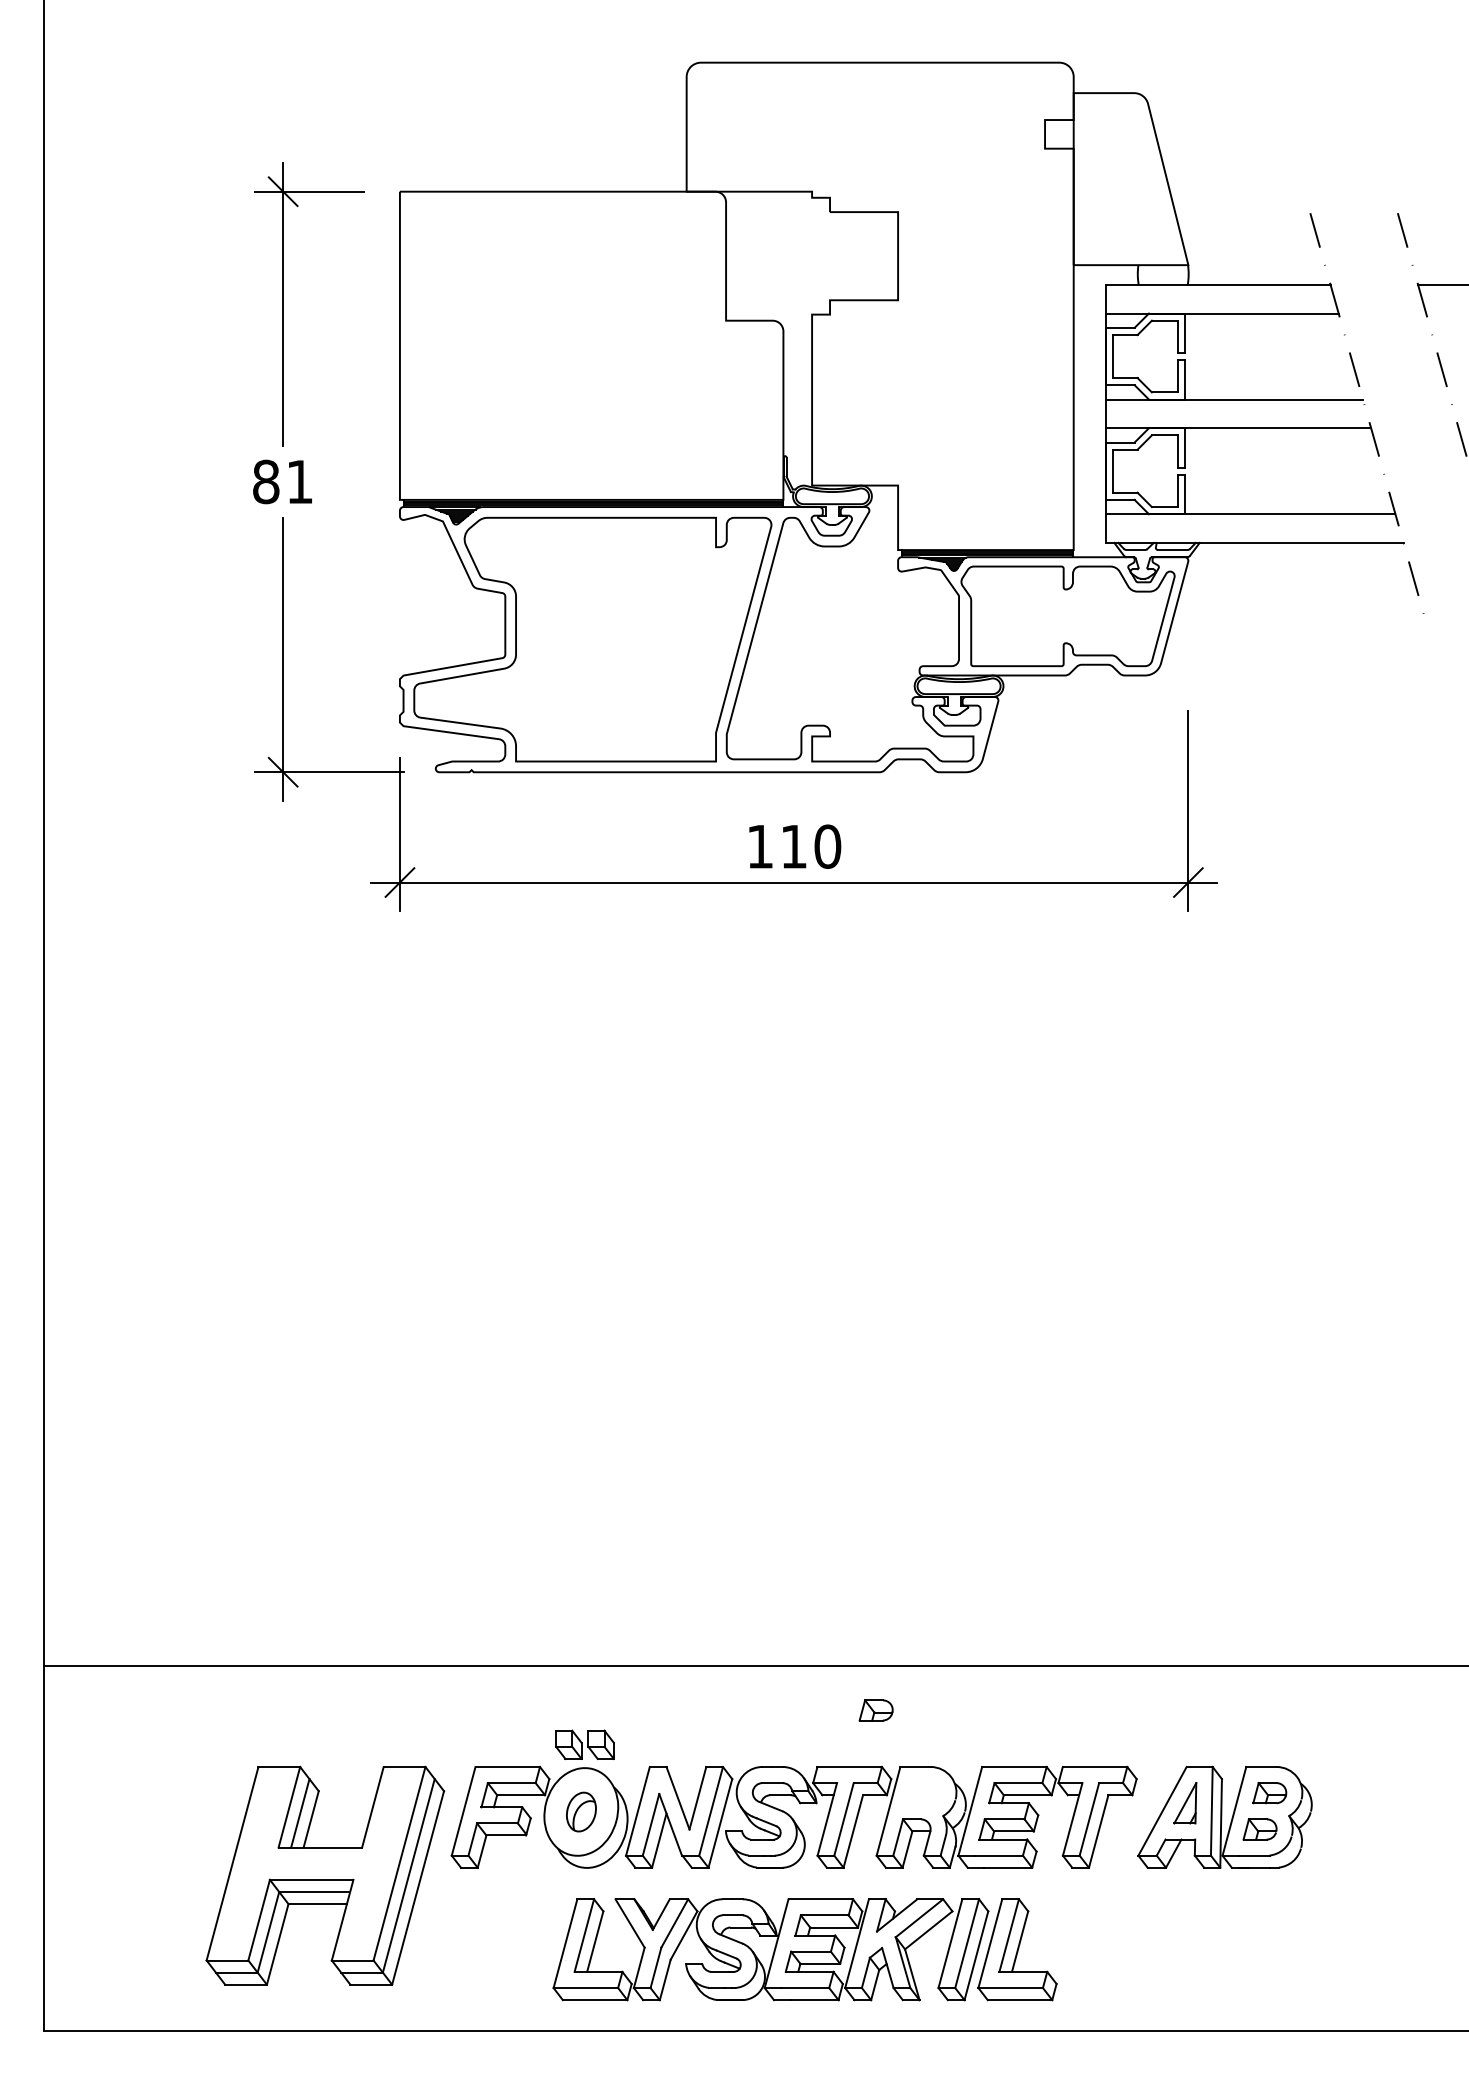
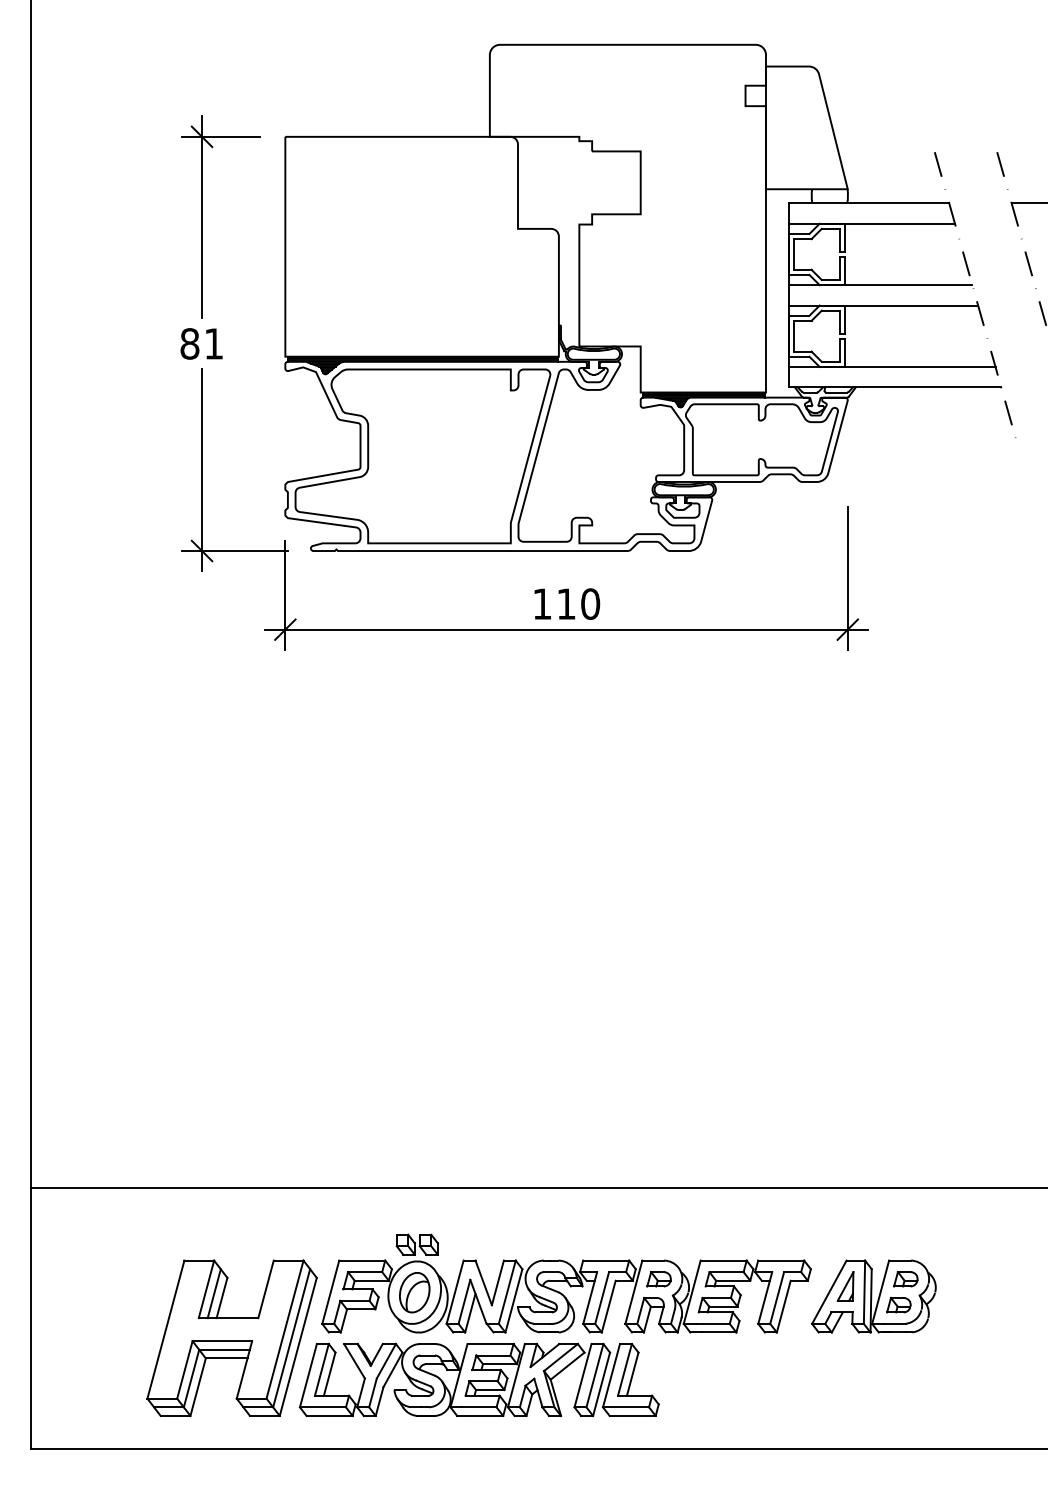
part: (875, 1710) -> (658, 1279), moved
part: (581, 1811) -> (414, 1292), size x1.43
part: (803, 1949) -> (478, 1379), moved

